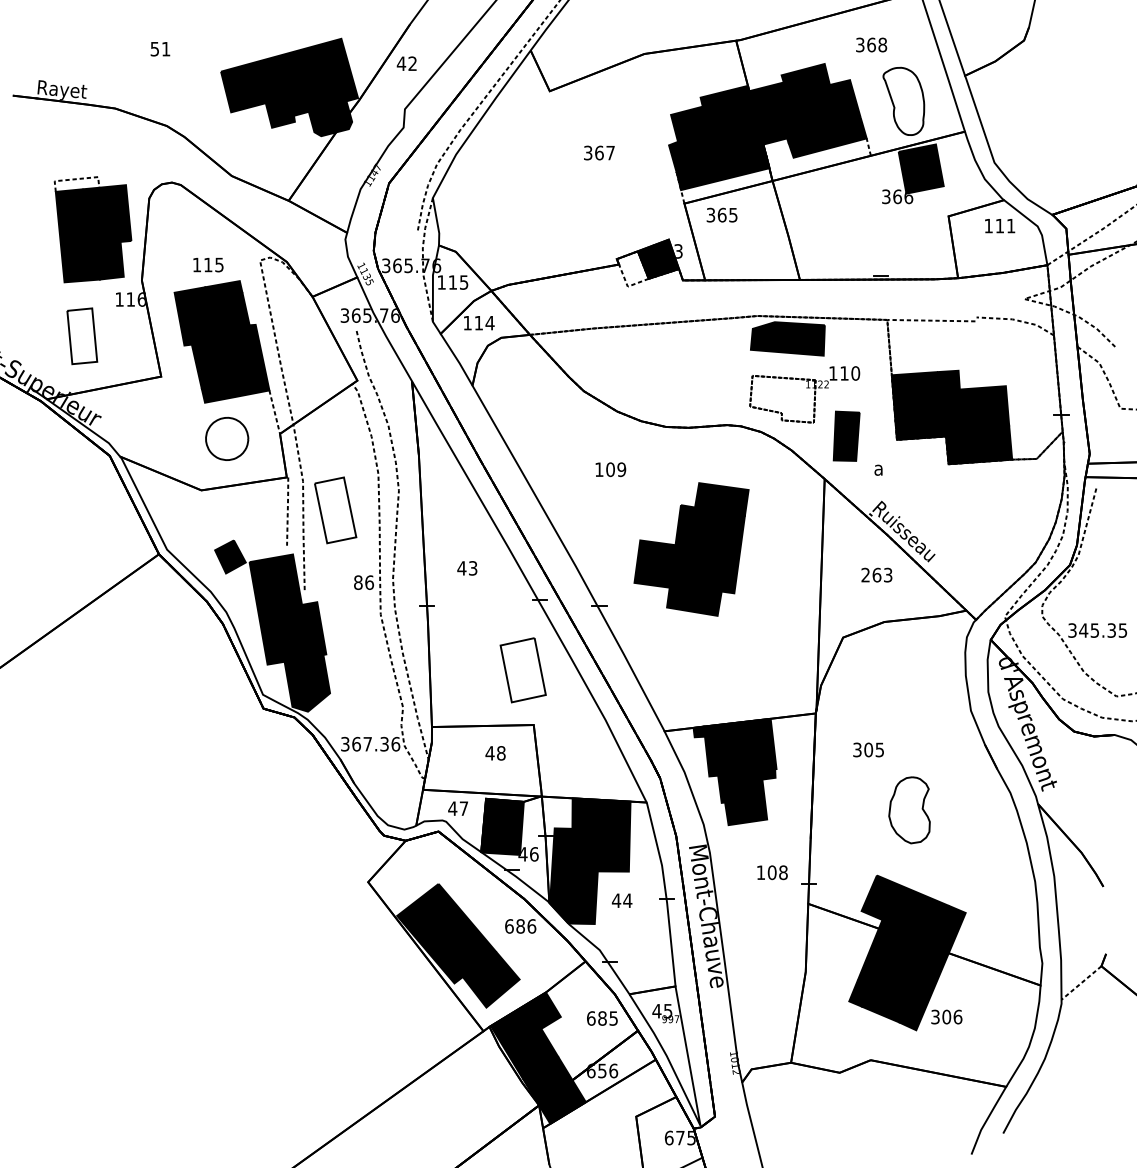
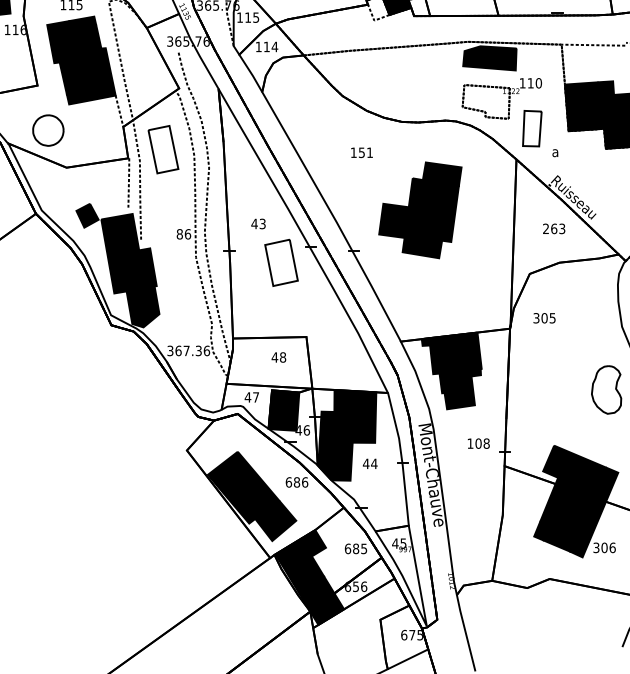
fill: (846, 435) -> (532, 128), removed
part: (227, 438) -> (48, 130), moved
text: (616, 469) -> (366, 152), 109 -> 151
part: (335, 510) -> (163, 149), moved
part: (522, 670) -> (281, 263), moved
text: (868, 749) -> (544, 317), moved
part: (909, 810) -> (606, 390), moved

